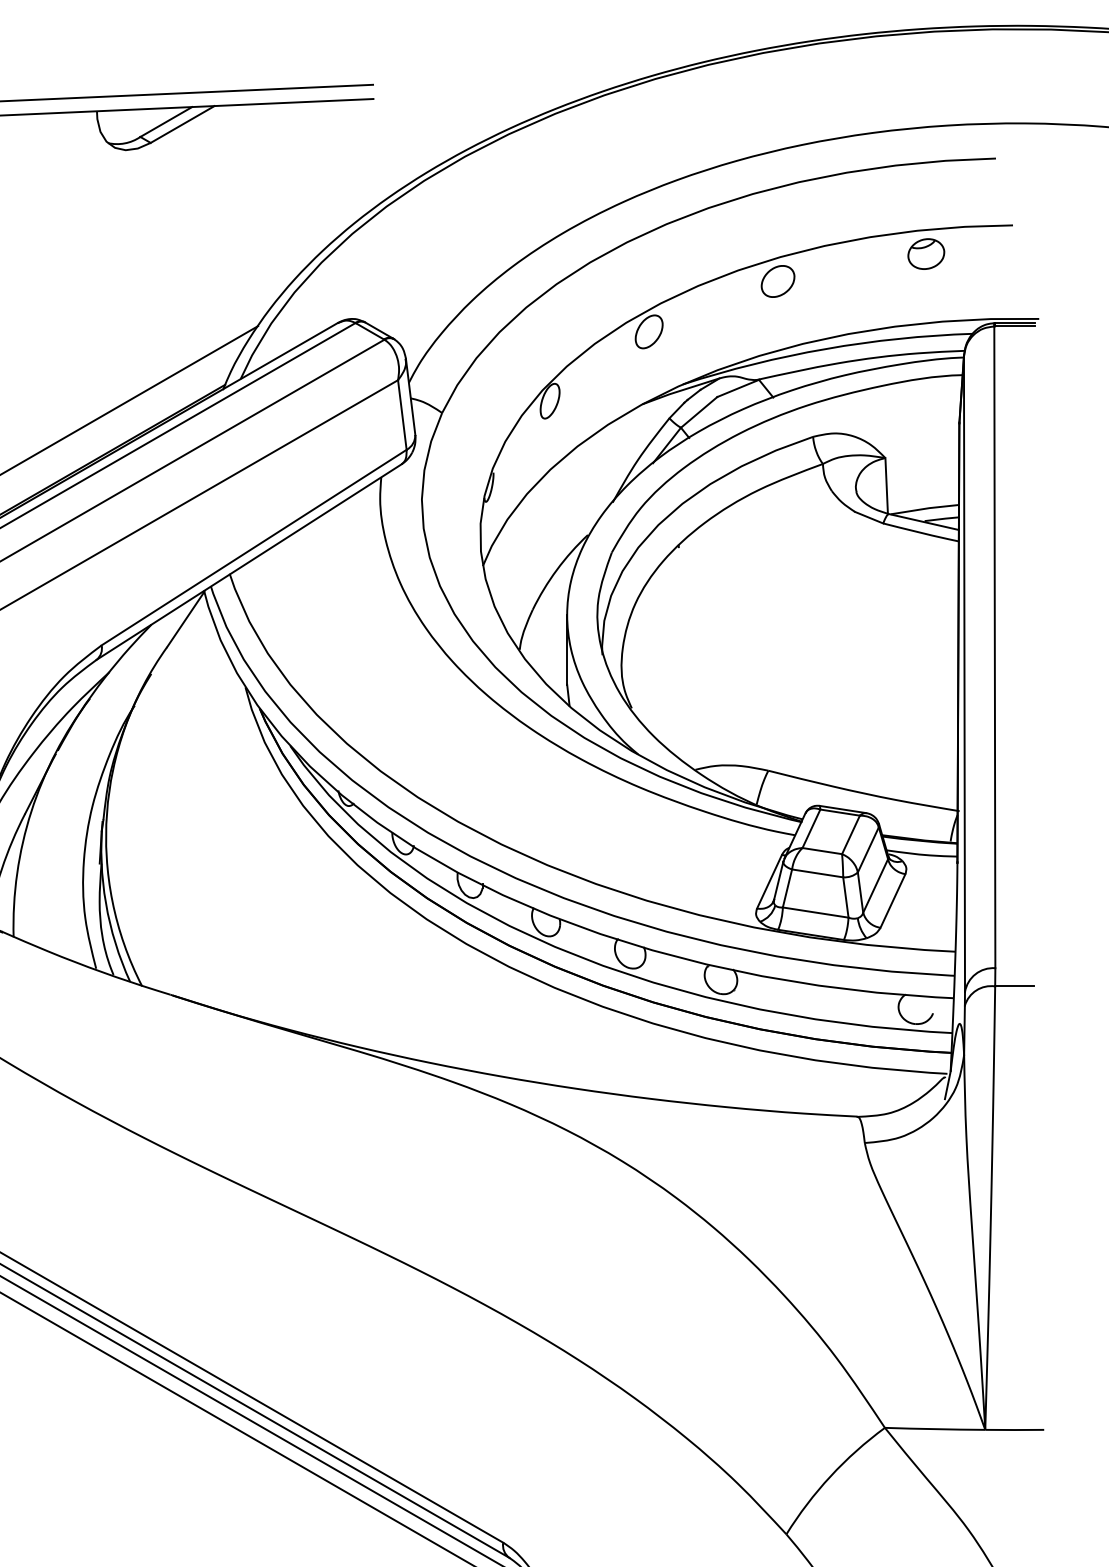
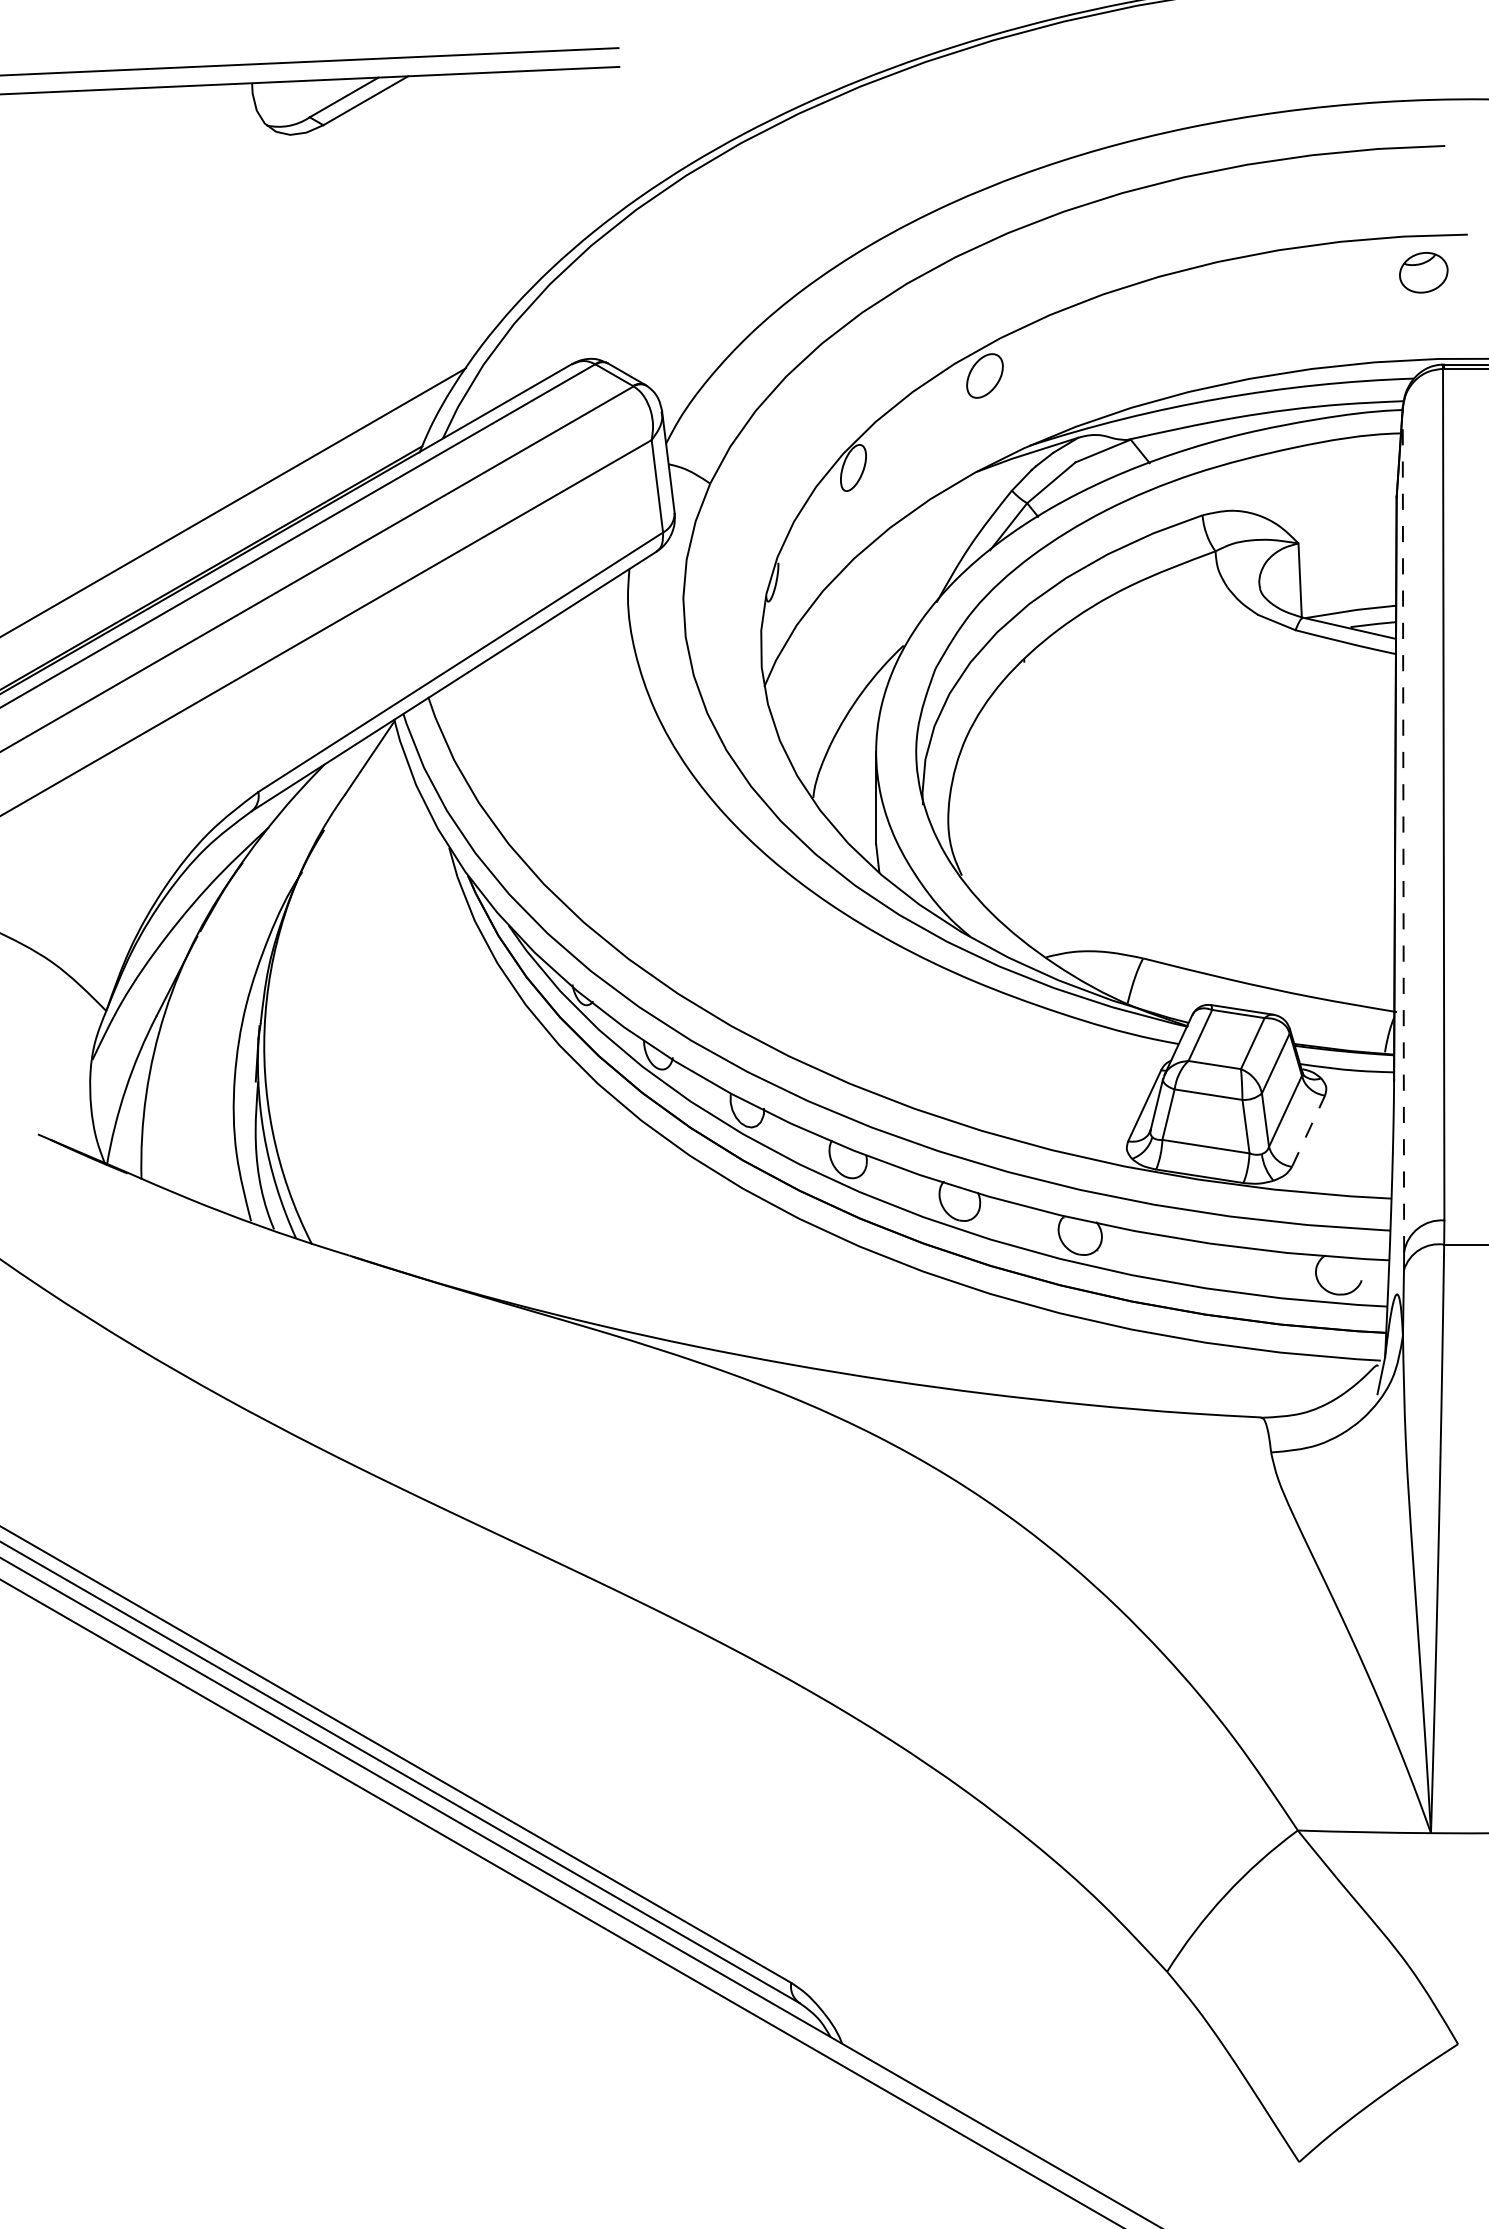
part: (926, 253) -> (1423, 272), moved
part: (777, 281) -> (1155, 308), removed
line: (964, 674) -> (1403, 830), solid -> dashed
line: (892, 900) -> (1308, 1130), solid -> dashed

